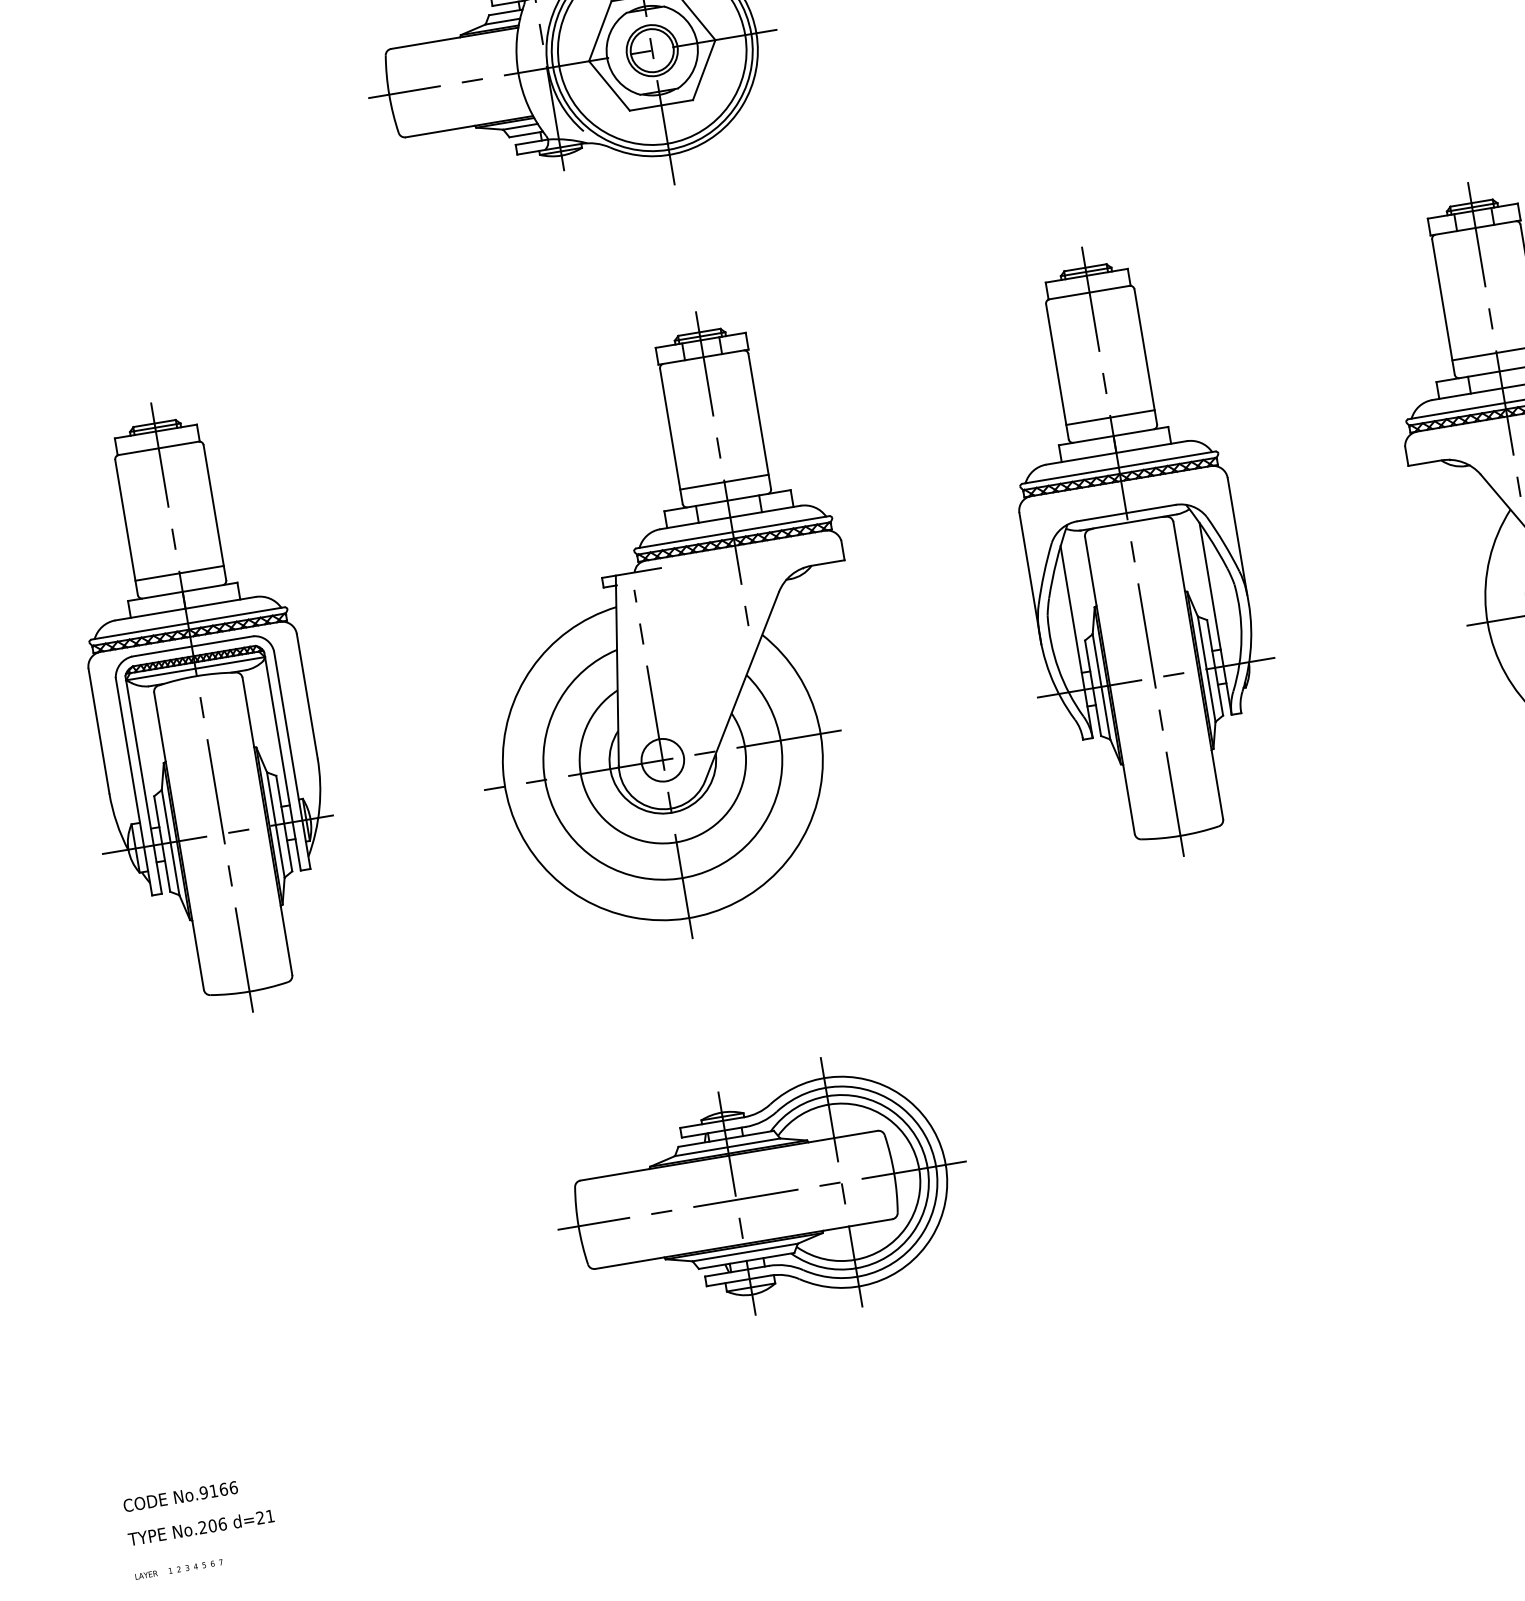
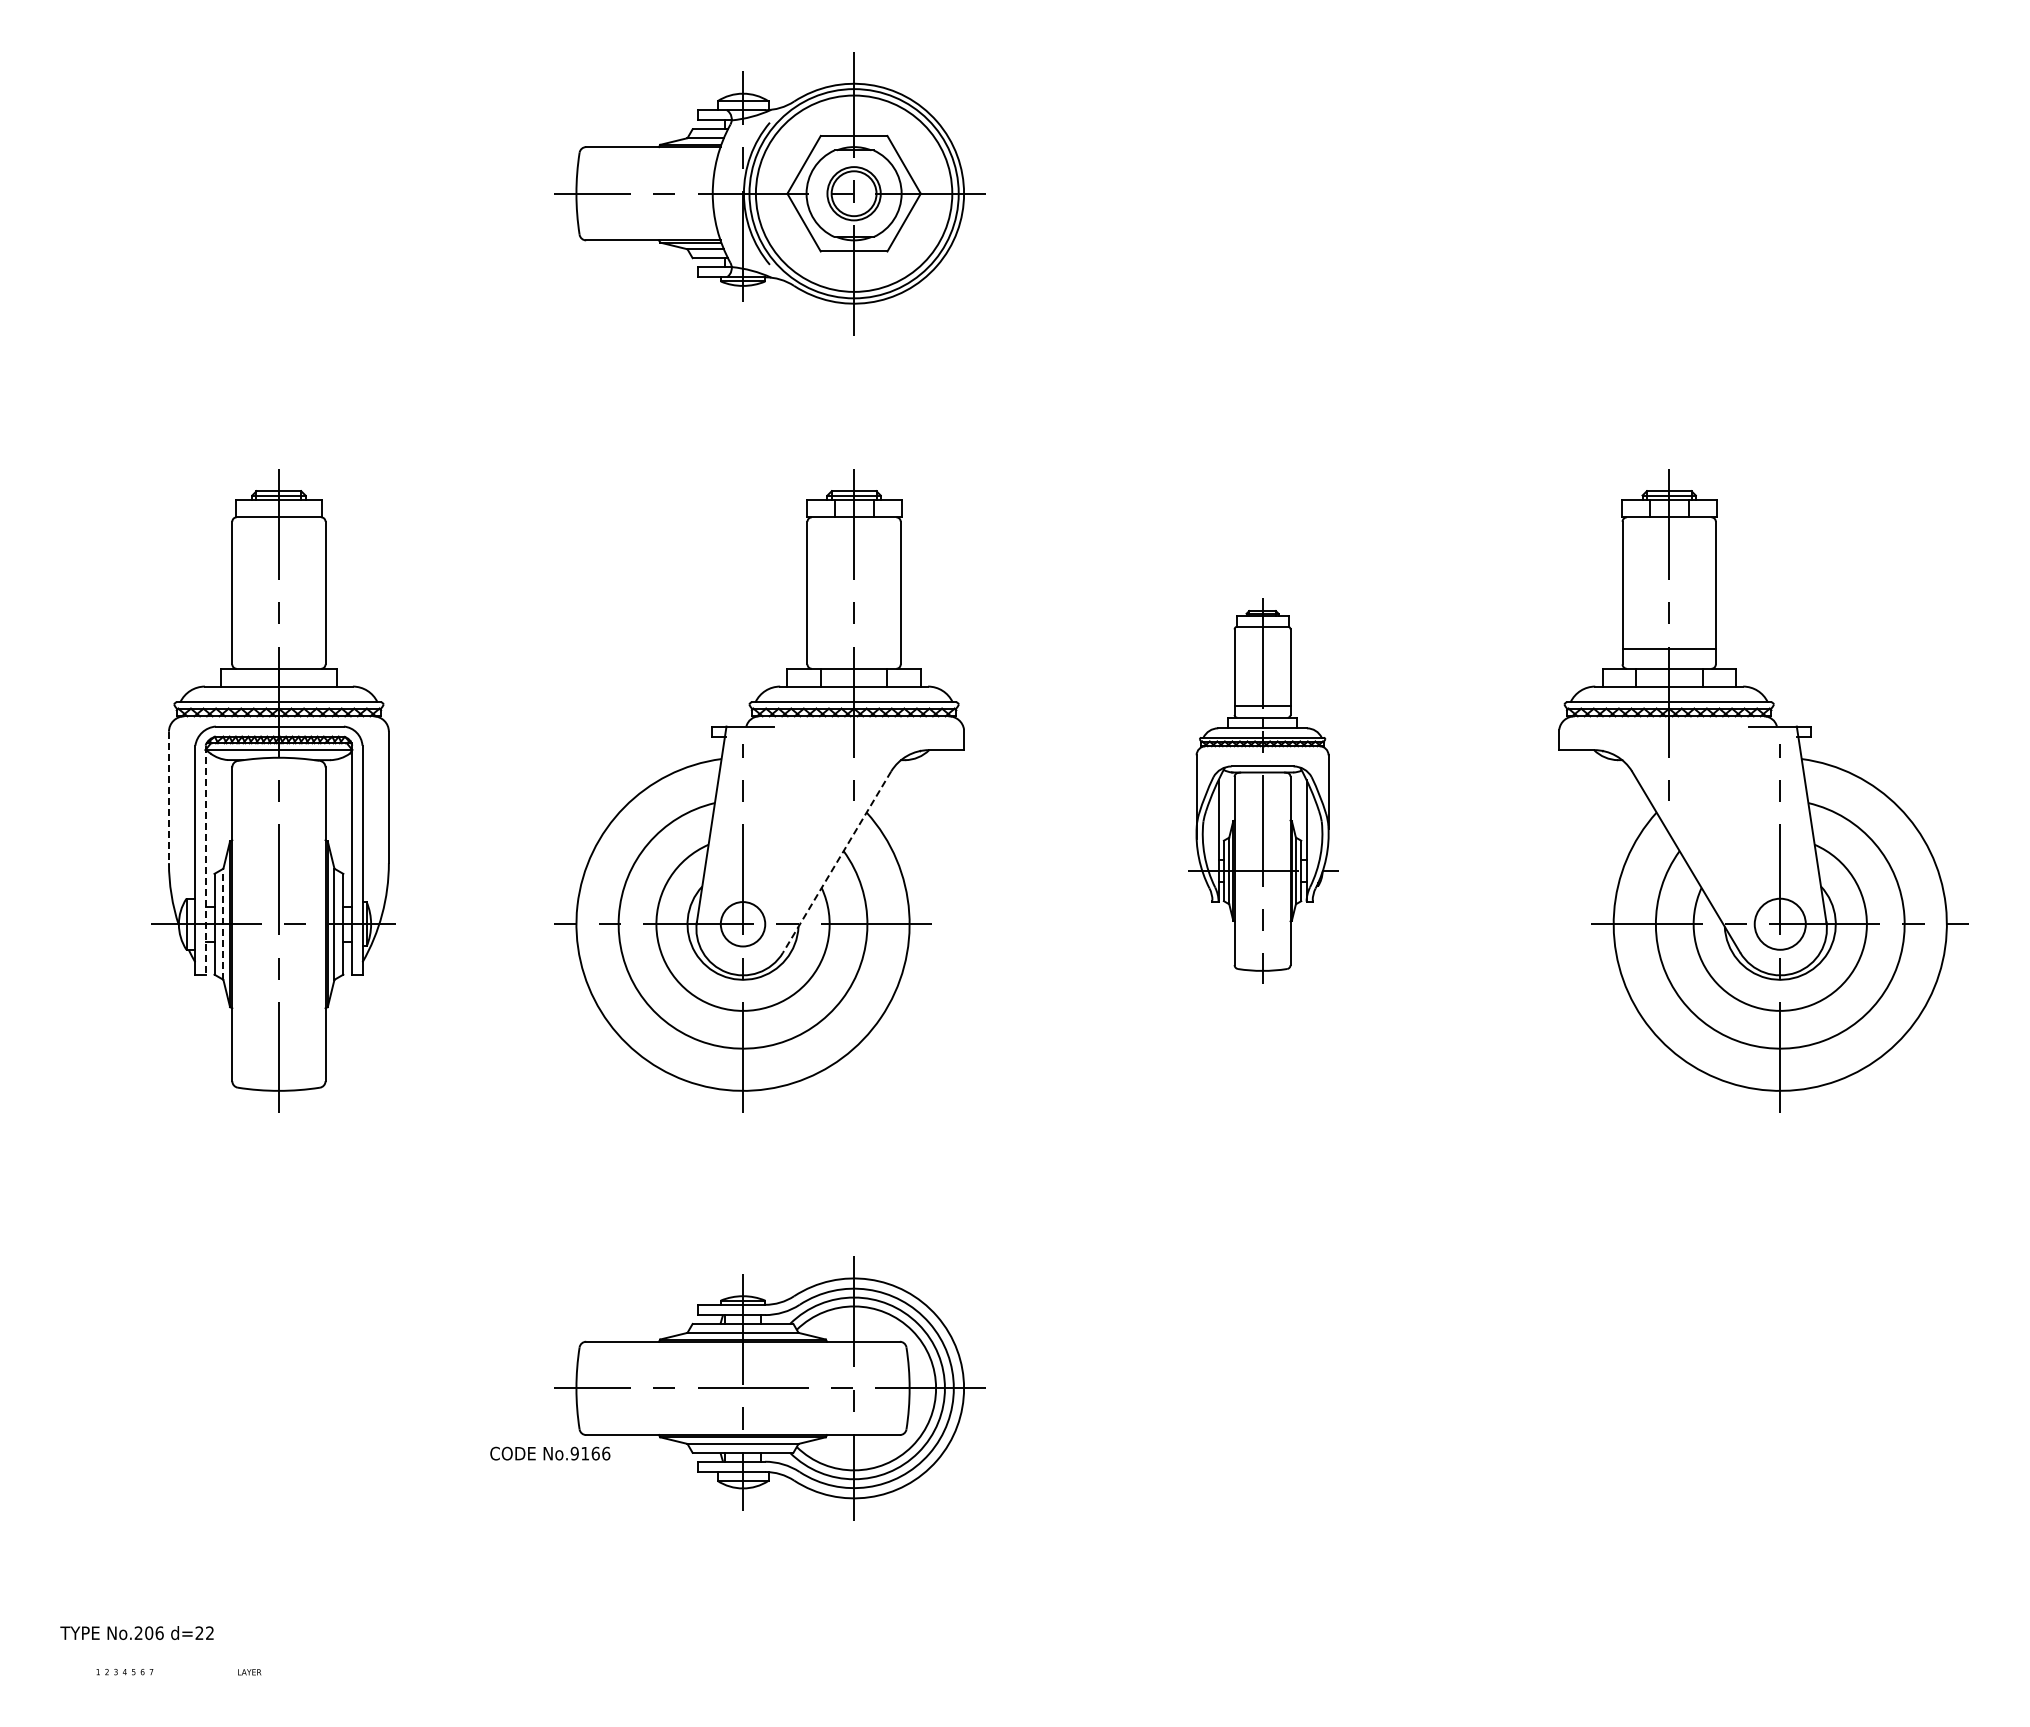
line: (723, 482) -> (853, 649), removed
part: (1134, 551) -> (1263, 790), size x0.6
line: (179, 573) -> (278, 649), removed
line: (742, 686) -> (837, 862), solid -> dashed
line: (98, 731) -> (168, 797), solid -> dashed
line: (143, 785) -> (205, 860), solid -> dashed
line: (170, 842) -> (223, 924), solid -> dashed
text: (180, 1496) -> (550, 1453), moved
text: (269, 1515) -> (209, 1632), d=21 -> d=22
text: (146, 1575) -> (249, 1672), moved

